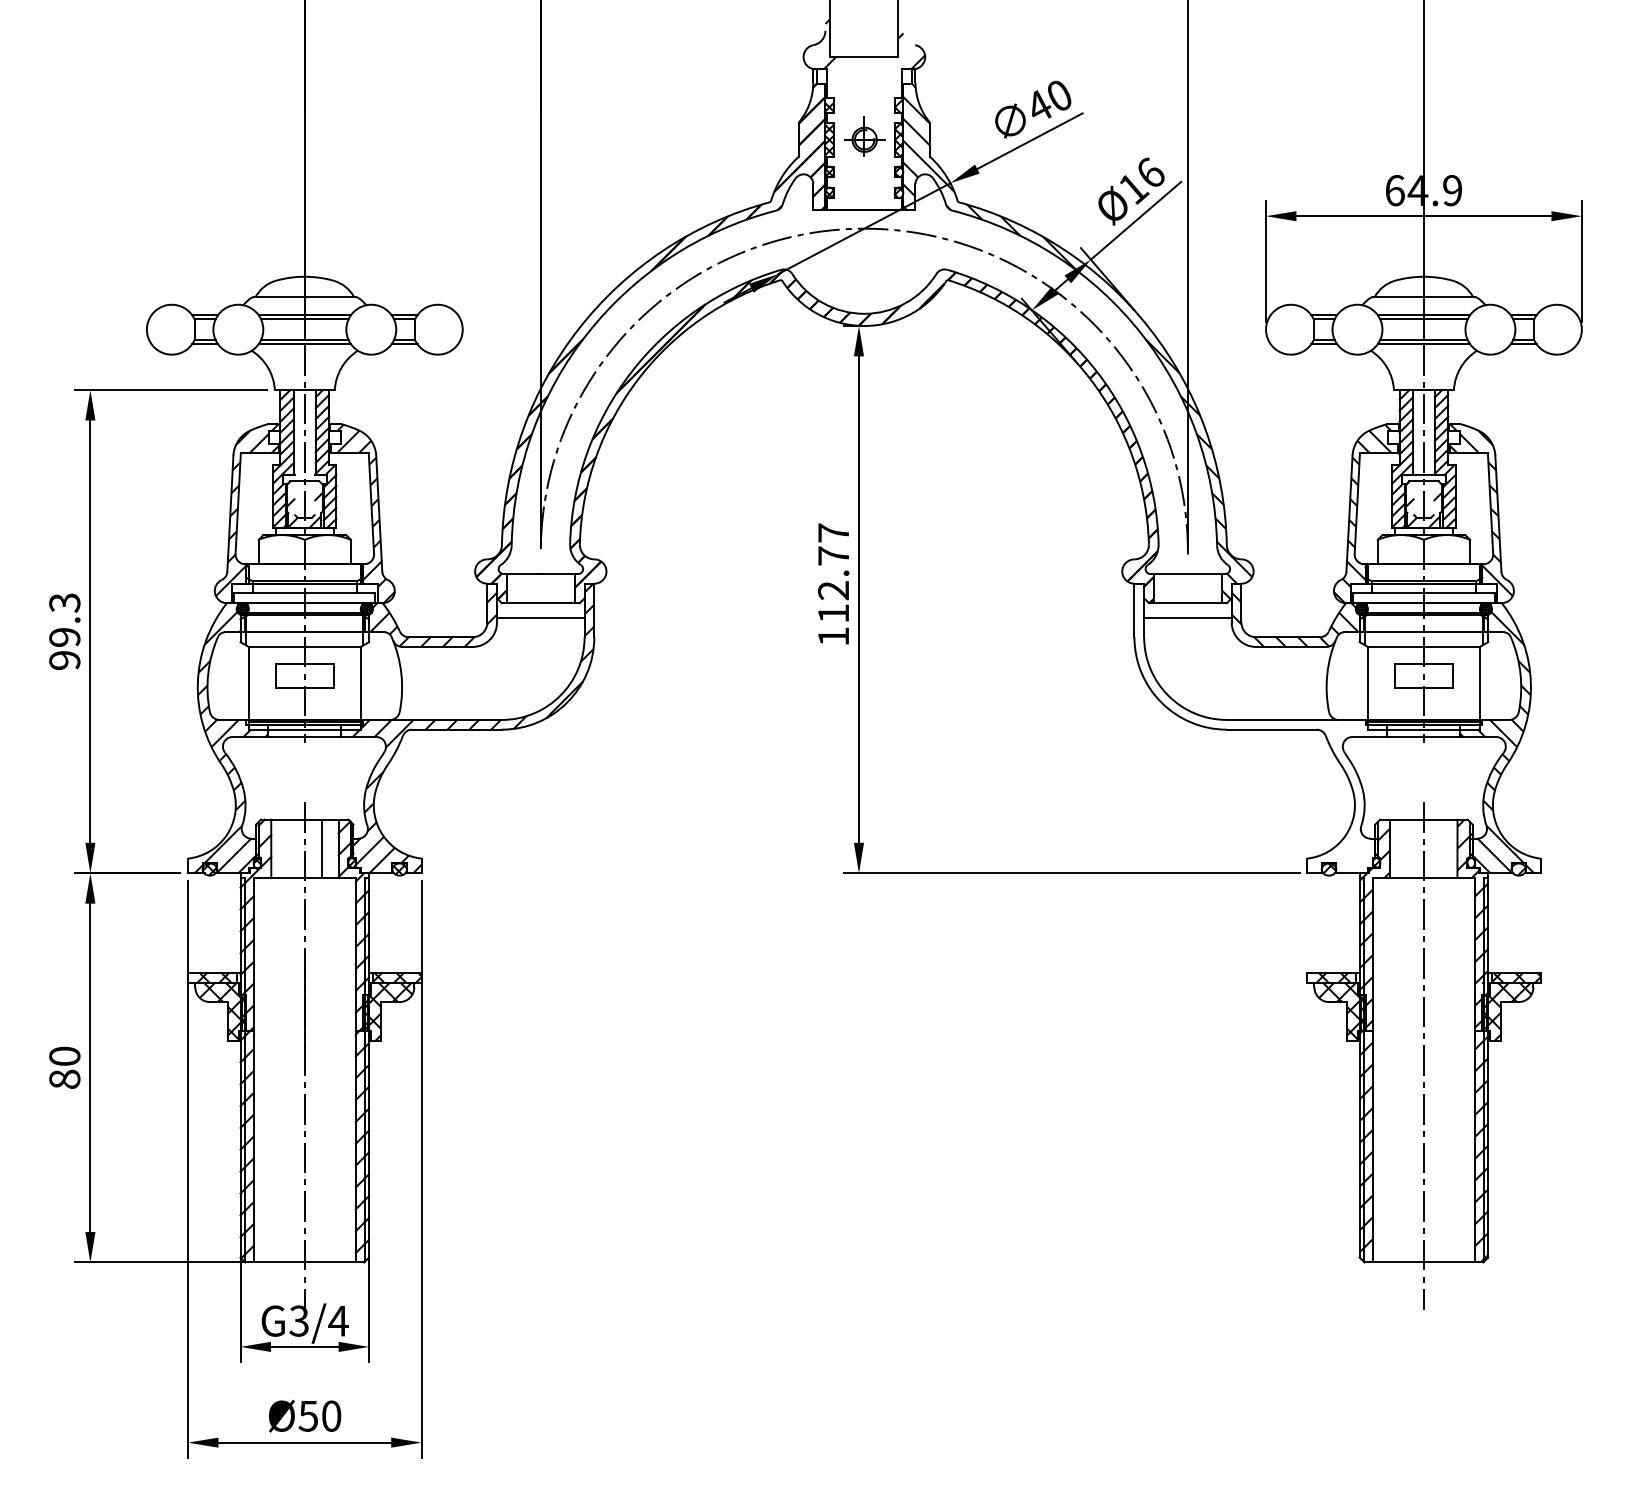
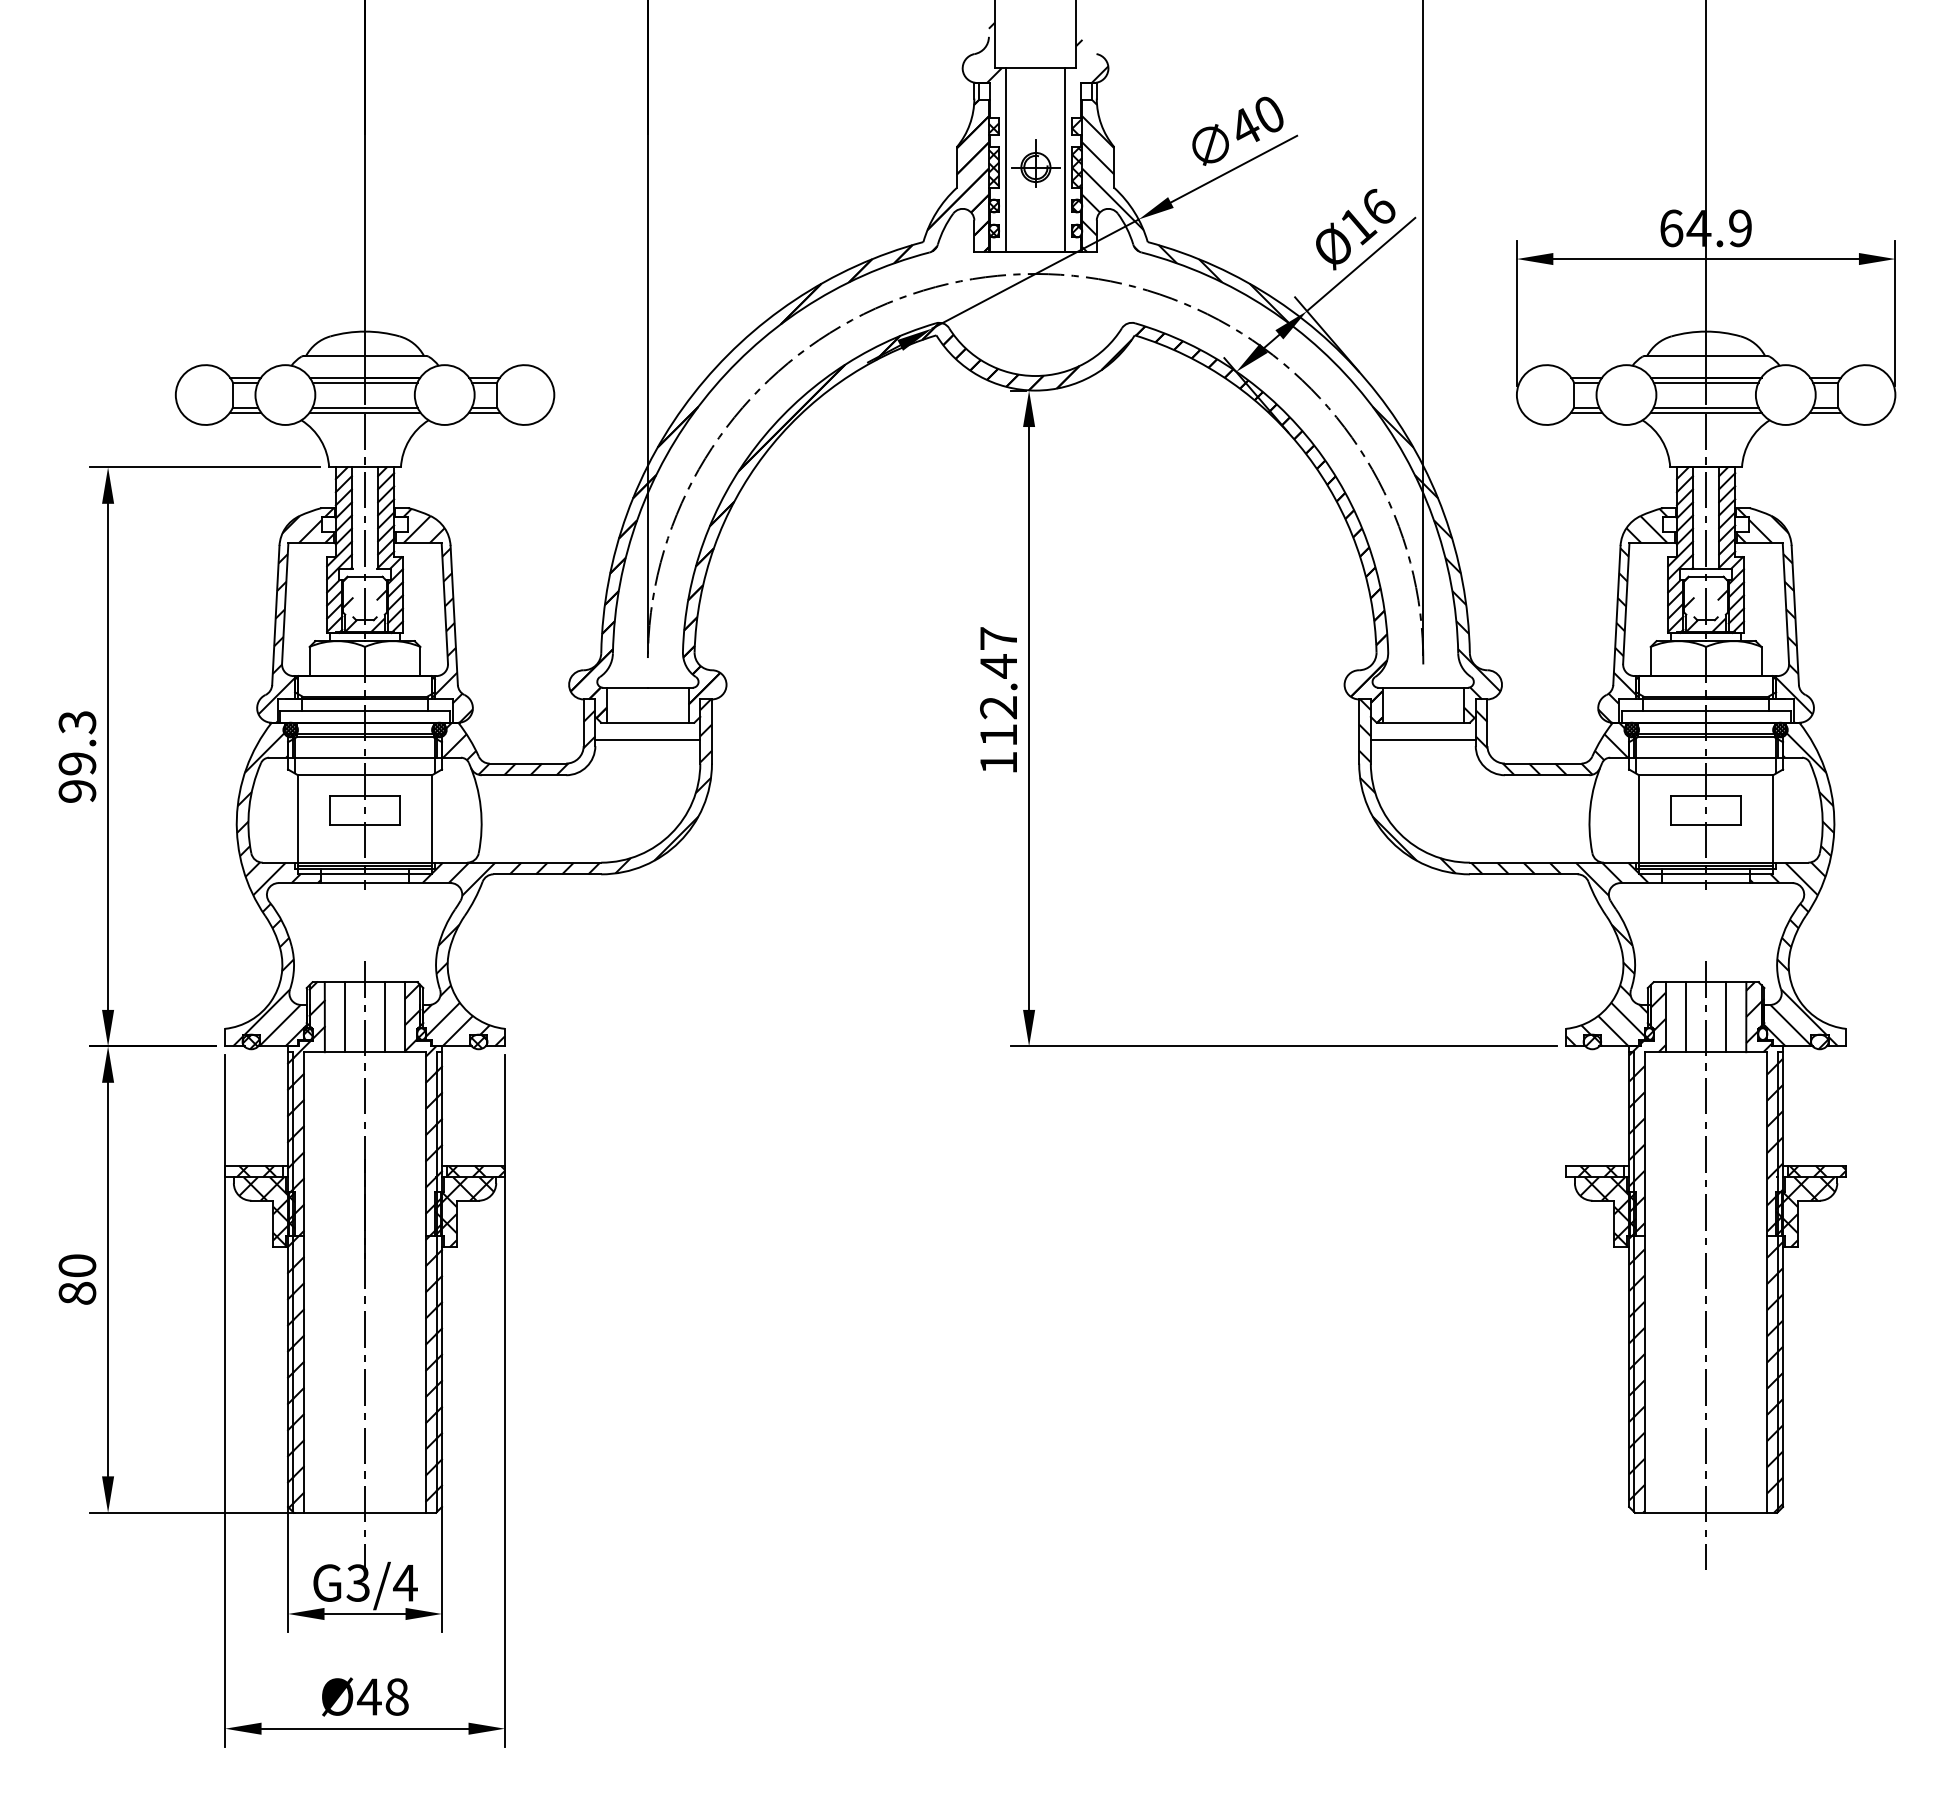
line: (840, 133) -> (1006, 160), added
line: (888, 133) -> (1064, 160), added
text: (833, 556) -> (998, 666), 112.77 -> 112.47
hatch: (1254, 728) -> (1503, 872), added
line: (287, 849) -> (344, 1017), added
line: (1406, 849) -> (1685, 1017), added
line: (1440, 849) -> (1726, 1017), added
text: (319, 1415) -> (382, 1696), Ø50 -> Ø48

